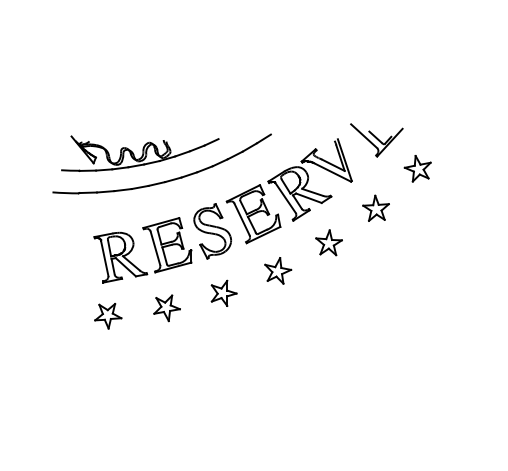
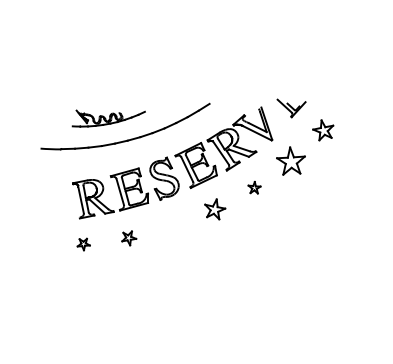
part: (376, 140) -> (291, 108), size x0.7
part: (140, 153) -> (108, 118), size x0.6
part: (375, 207) -> (290, 160), size x1.4
part: (328, 242) -> (254, 187), size x0.6
part: (223, 292) -> (172, 226), removed
part: (166, 308) -> (128, 238), size x0.7
part: (108, 316) -> (83, 244), size x0.6

